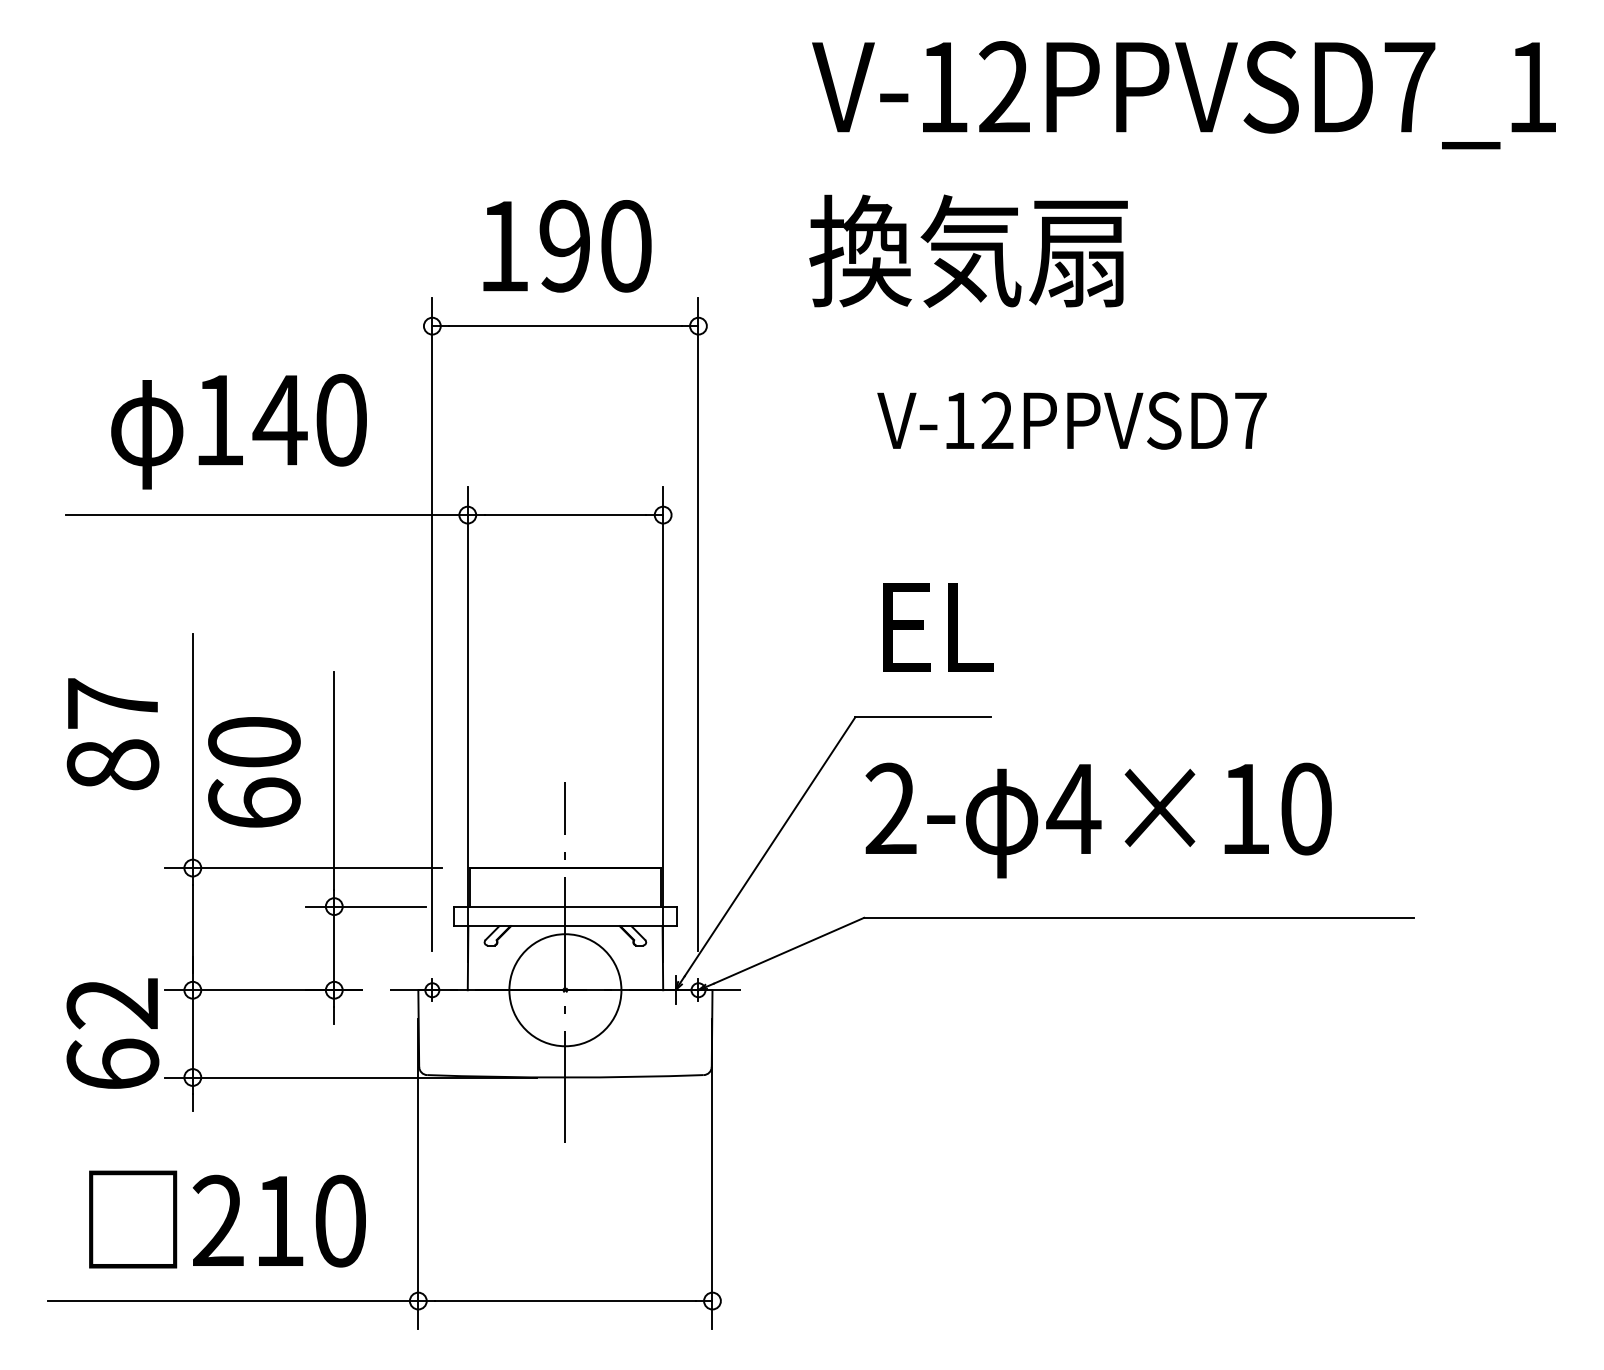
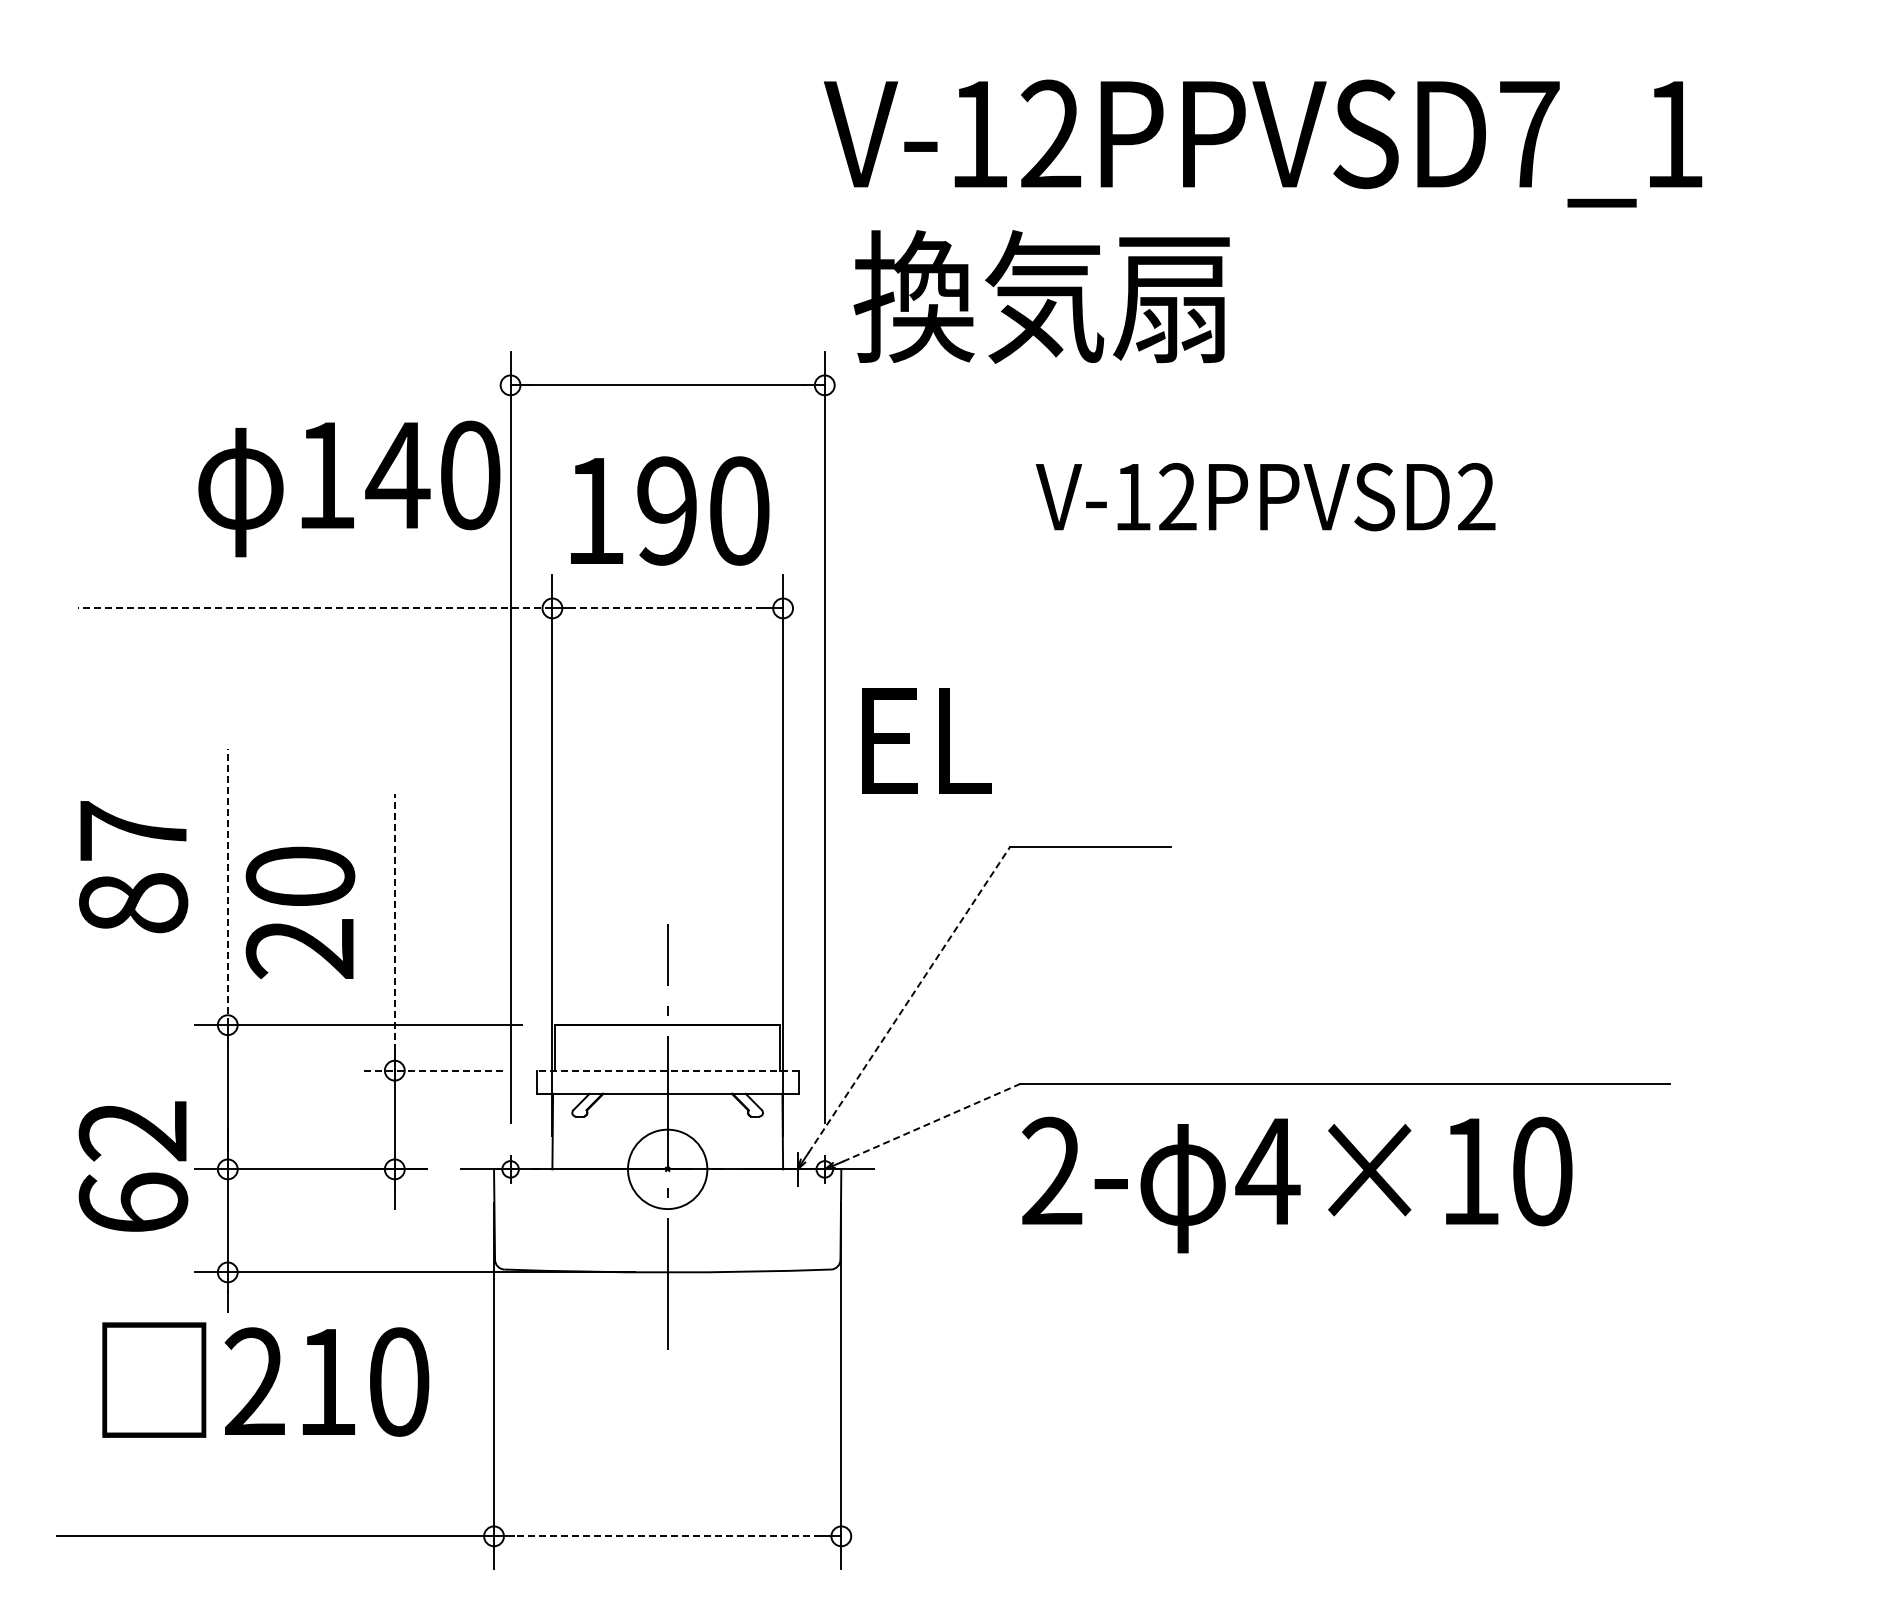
text: (1184, 95) -> (1263, 143), moved
text: (567, 245) -> (670, 510), moved
text: (968, 250) -> (1041, 296), moved
text: (1250, 420) -> (1476, 496), V-12PPVSD7 -> V-12PPVSD2
text: (239, 431) -> (349, 488), moved
line: (266, 515) -> (314, 608), solid -> dashed
line: (565, 515) -> (667, 608), solid -> dashed
text: (937, 626) -> (926, 740), moved
line: (192, 750) -> (227, 886), solid -> dashed
line: (334, 780) -> (394, 921), solid -> dashed
text: (254, 803) -> (300, 948), 60 -> 20
text: (1098, 820) -> (1297, 1184), moved
line: (770, 846) -> (909, 999), solid -> dashed
line: (366, 906) -> (432, 1070), solid -> dashed
line: (565, 906) -> (667, 1070), solid -> dashed
line: (788, 950) -> (931, 1122), solid -> dashed
circle: (565, 990) -> (667, 1169), size x0.6
text: (112, 1033) -> (133, 1166), moved
text: (227, 1219) -> (265, 1379), moved
line: (565, 1301) -> (667, 1536), solid -> dashed

